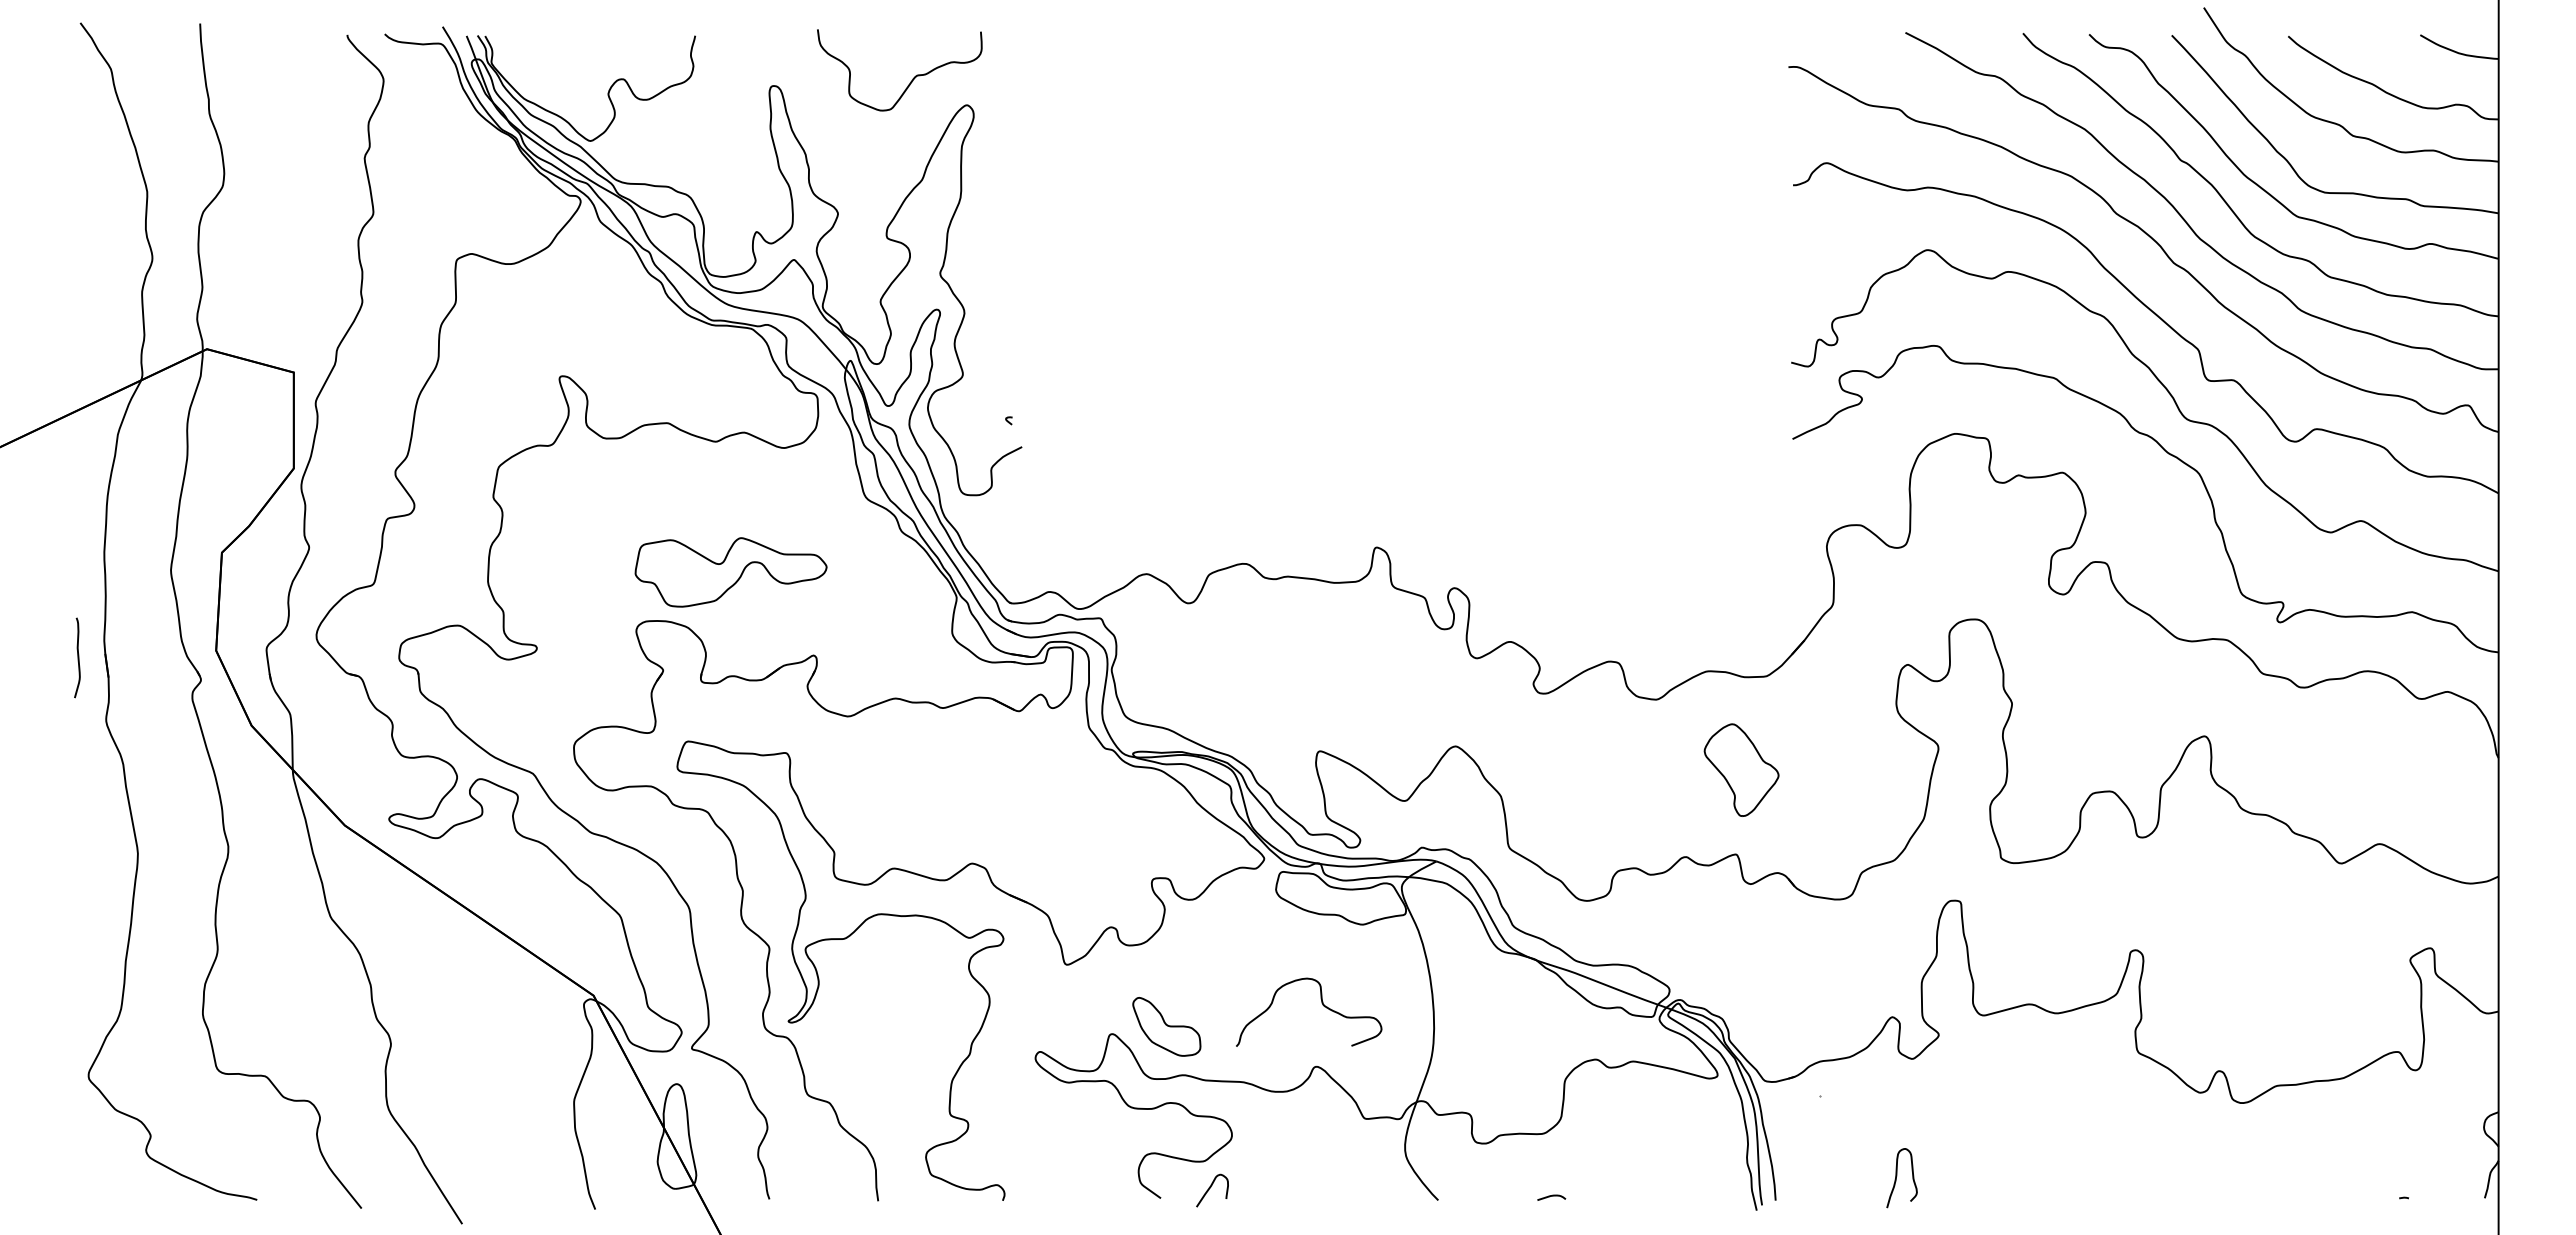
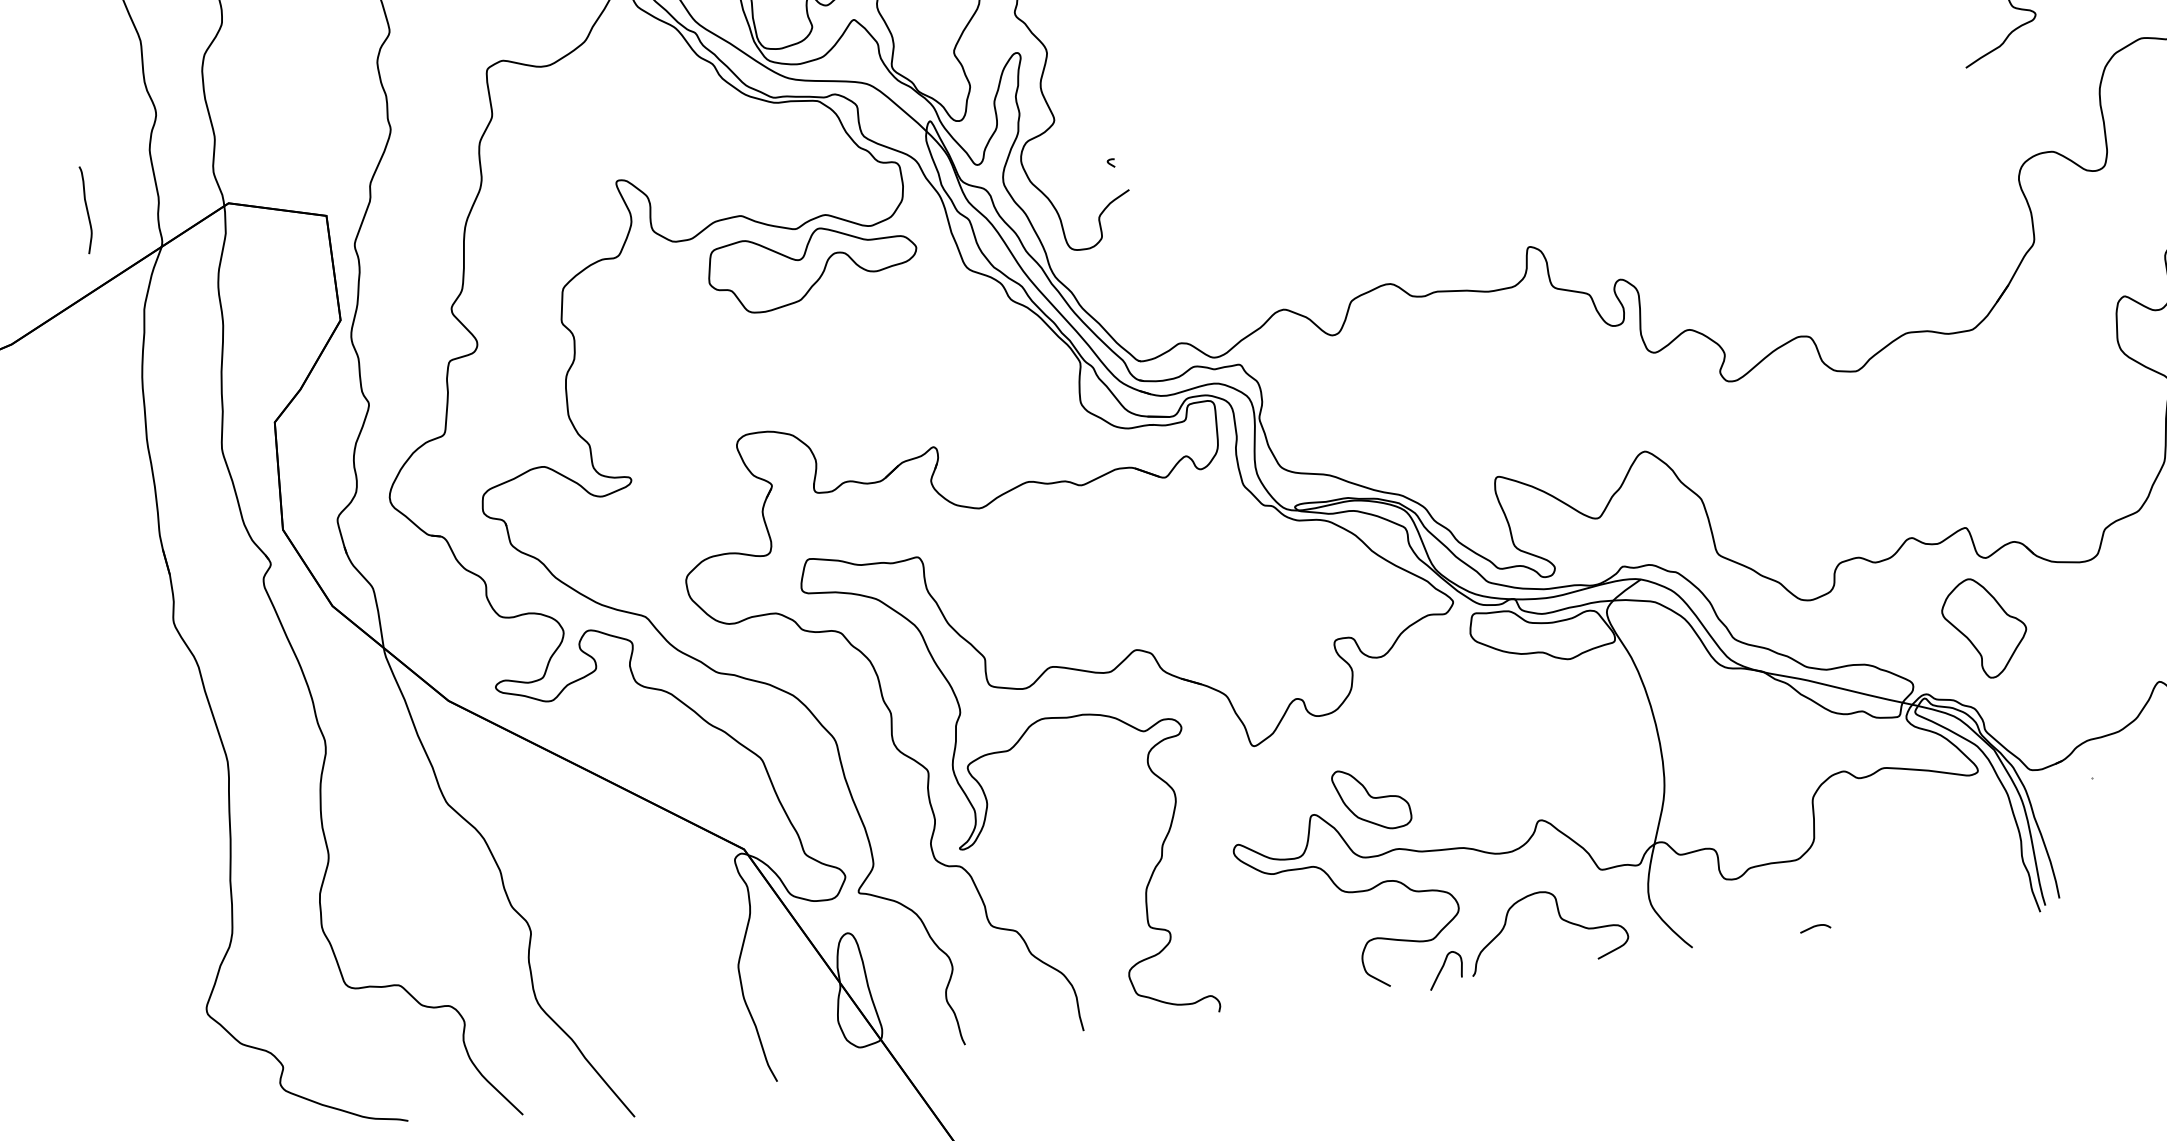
part: (730, 572) -> (812, 267), moved
curve: (77, 657) -> (86, 209), moved
part: (1741, 769) -> (1984, 627), moved
curve: (1322, 1005) -> (1560, 919), moved

